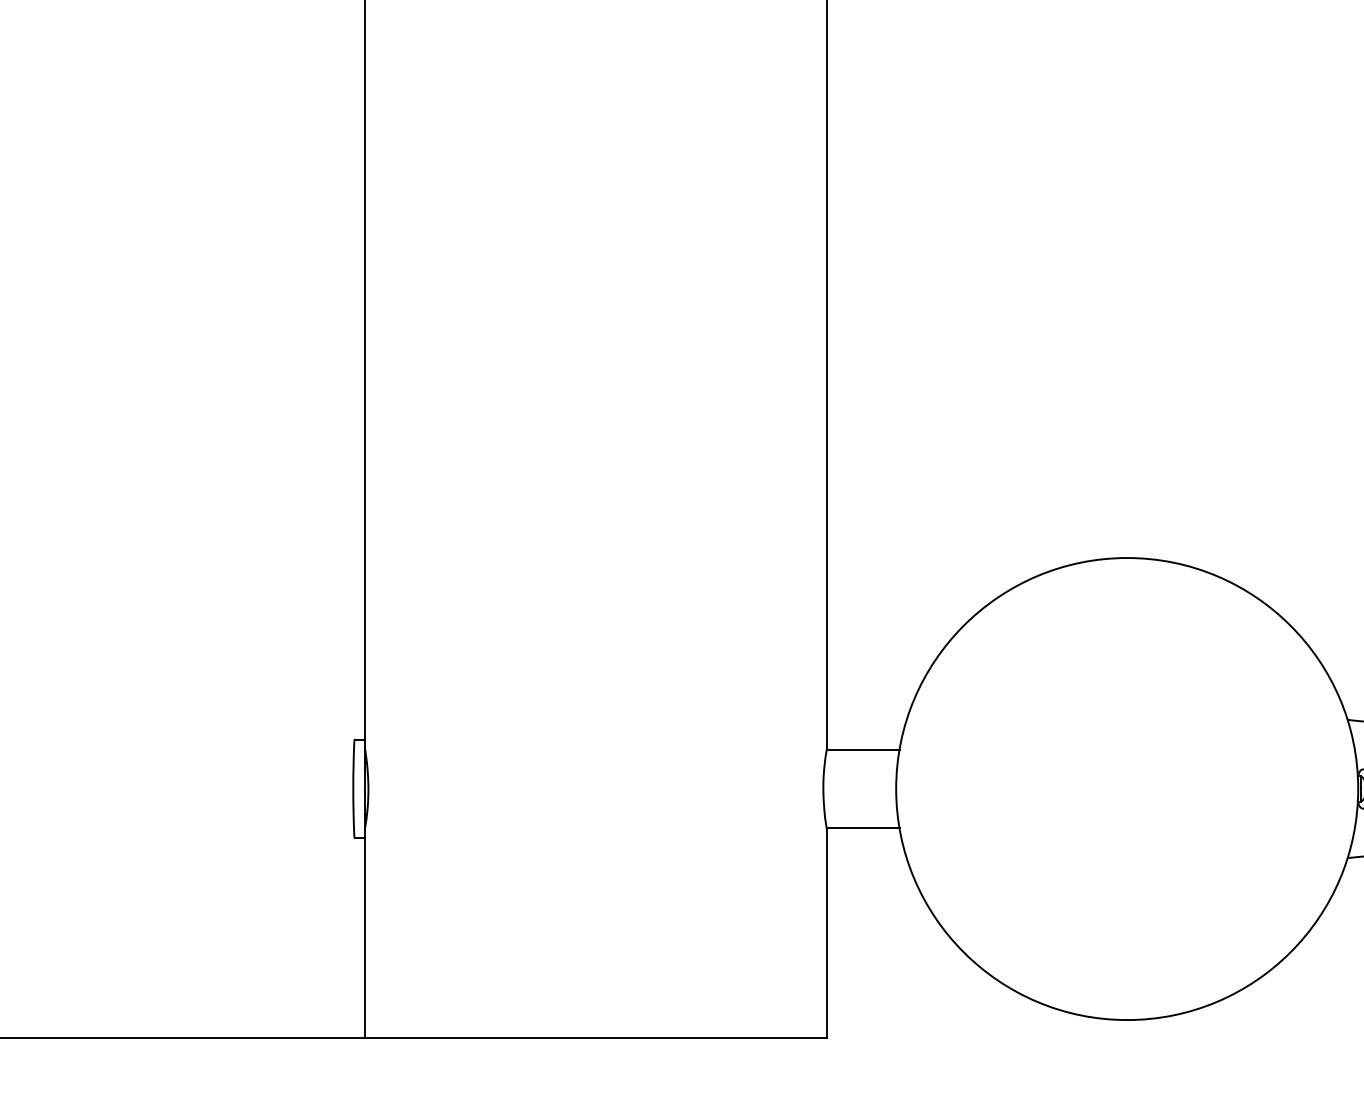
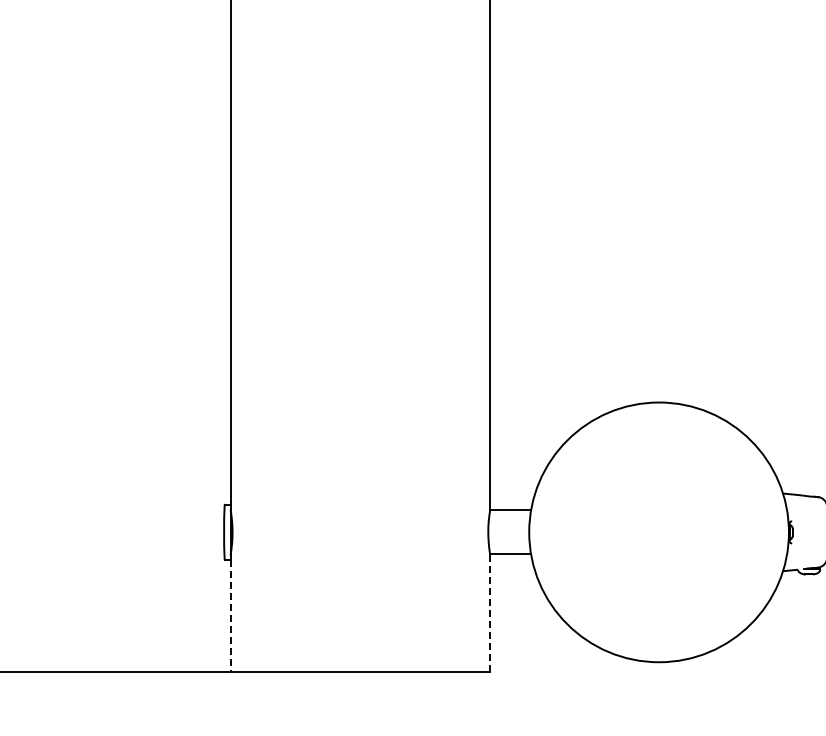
line: (827, 933) -> (490, 613), solid -> dashed
line: (364, 938) -> (230, 616), solid -> dashed

